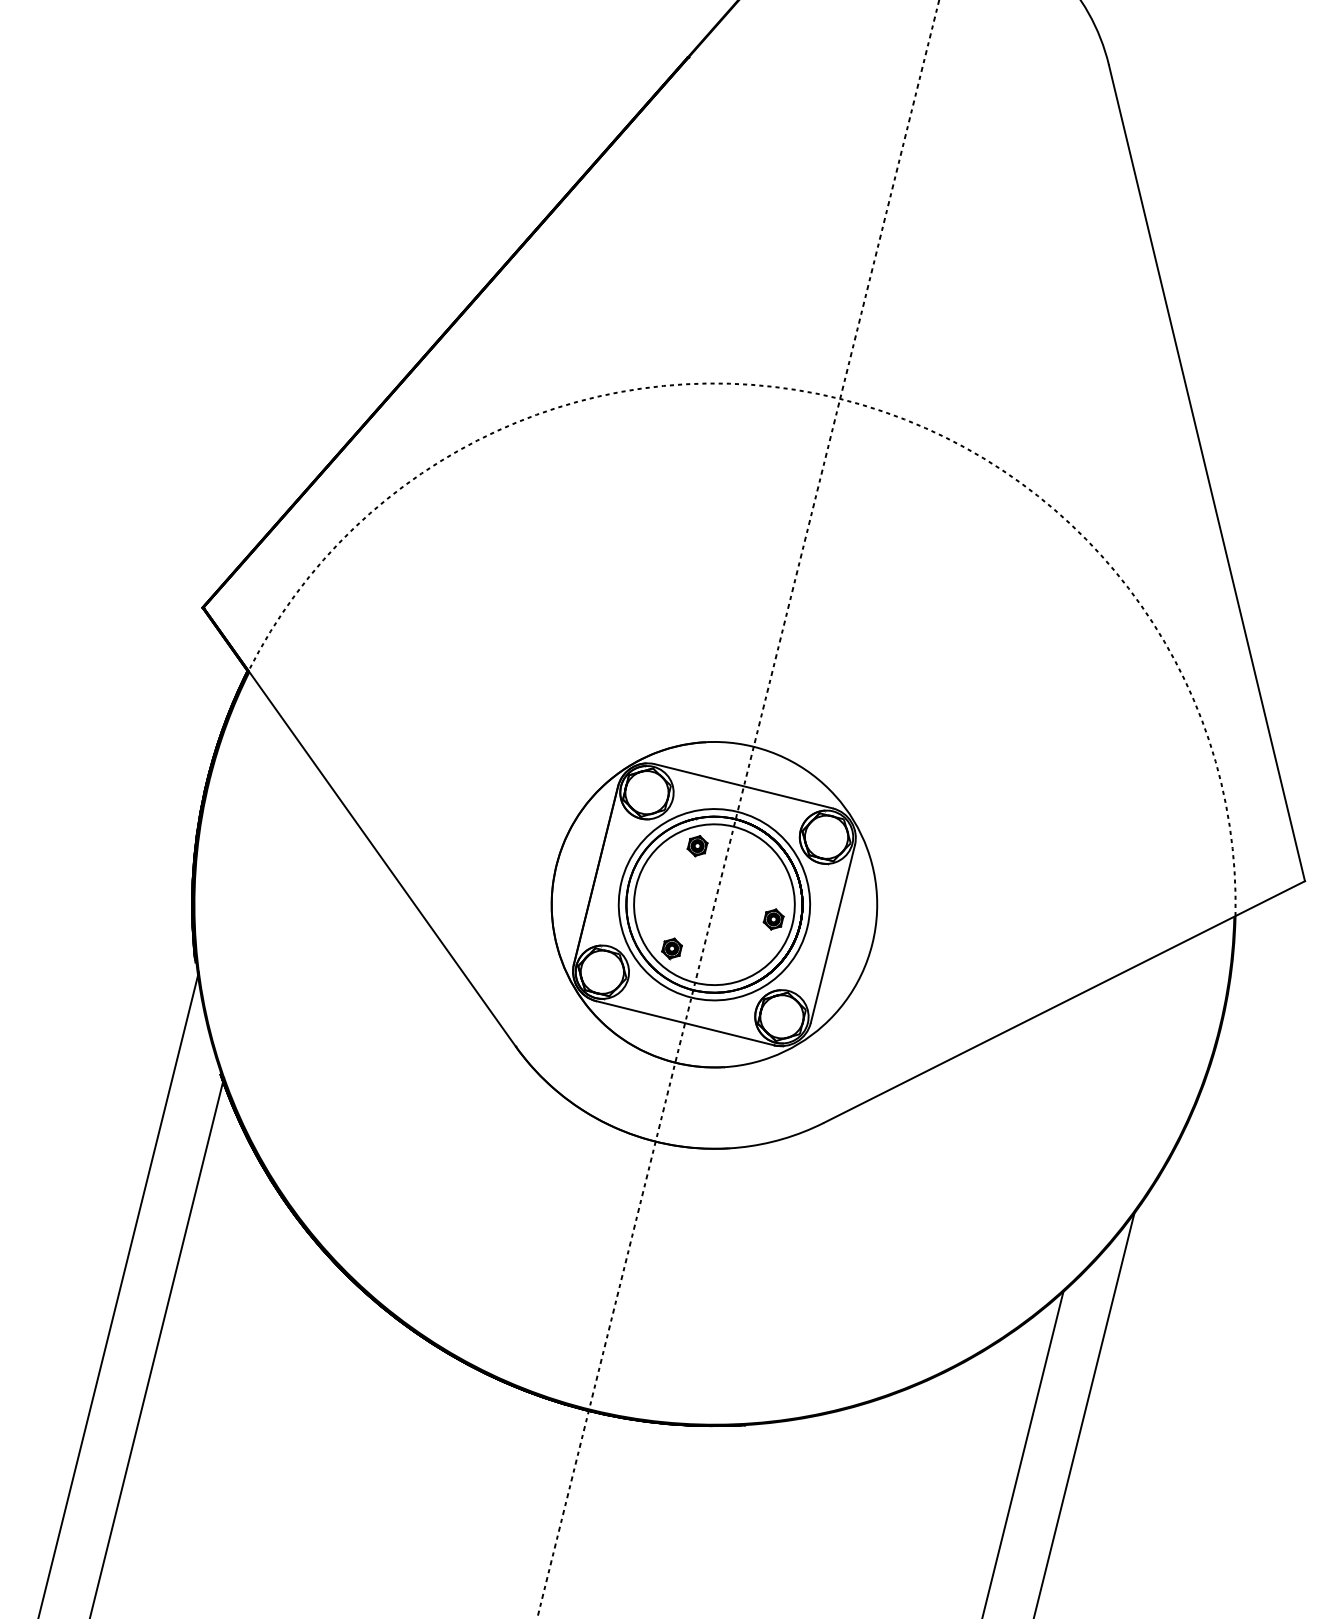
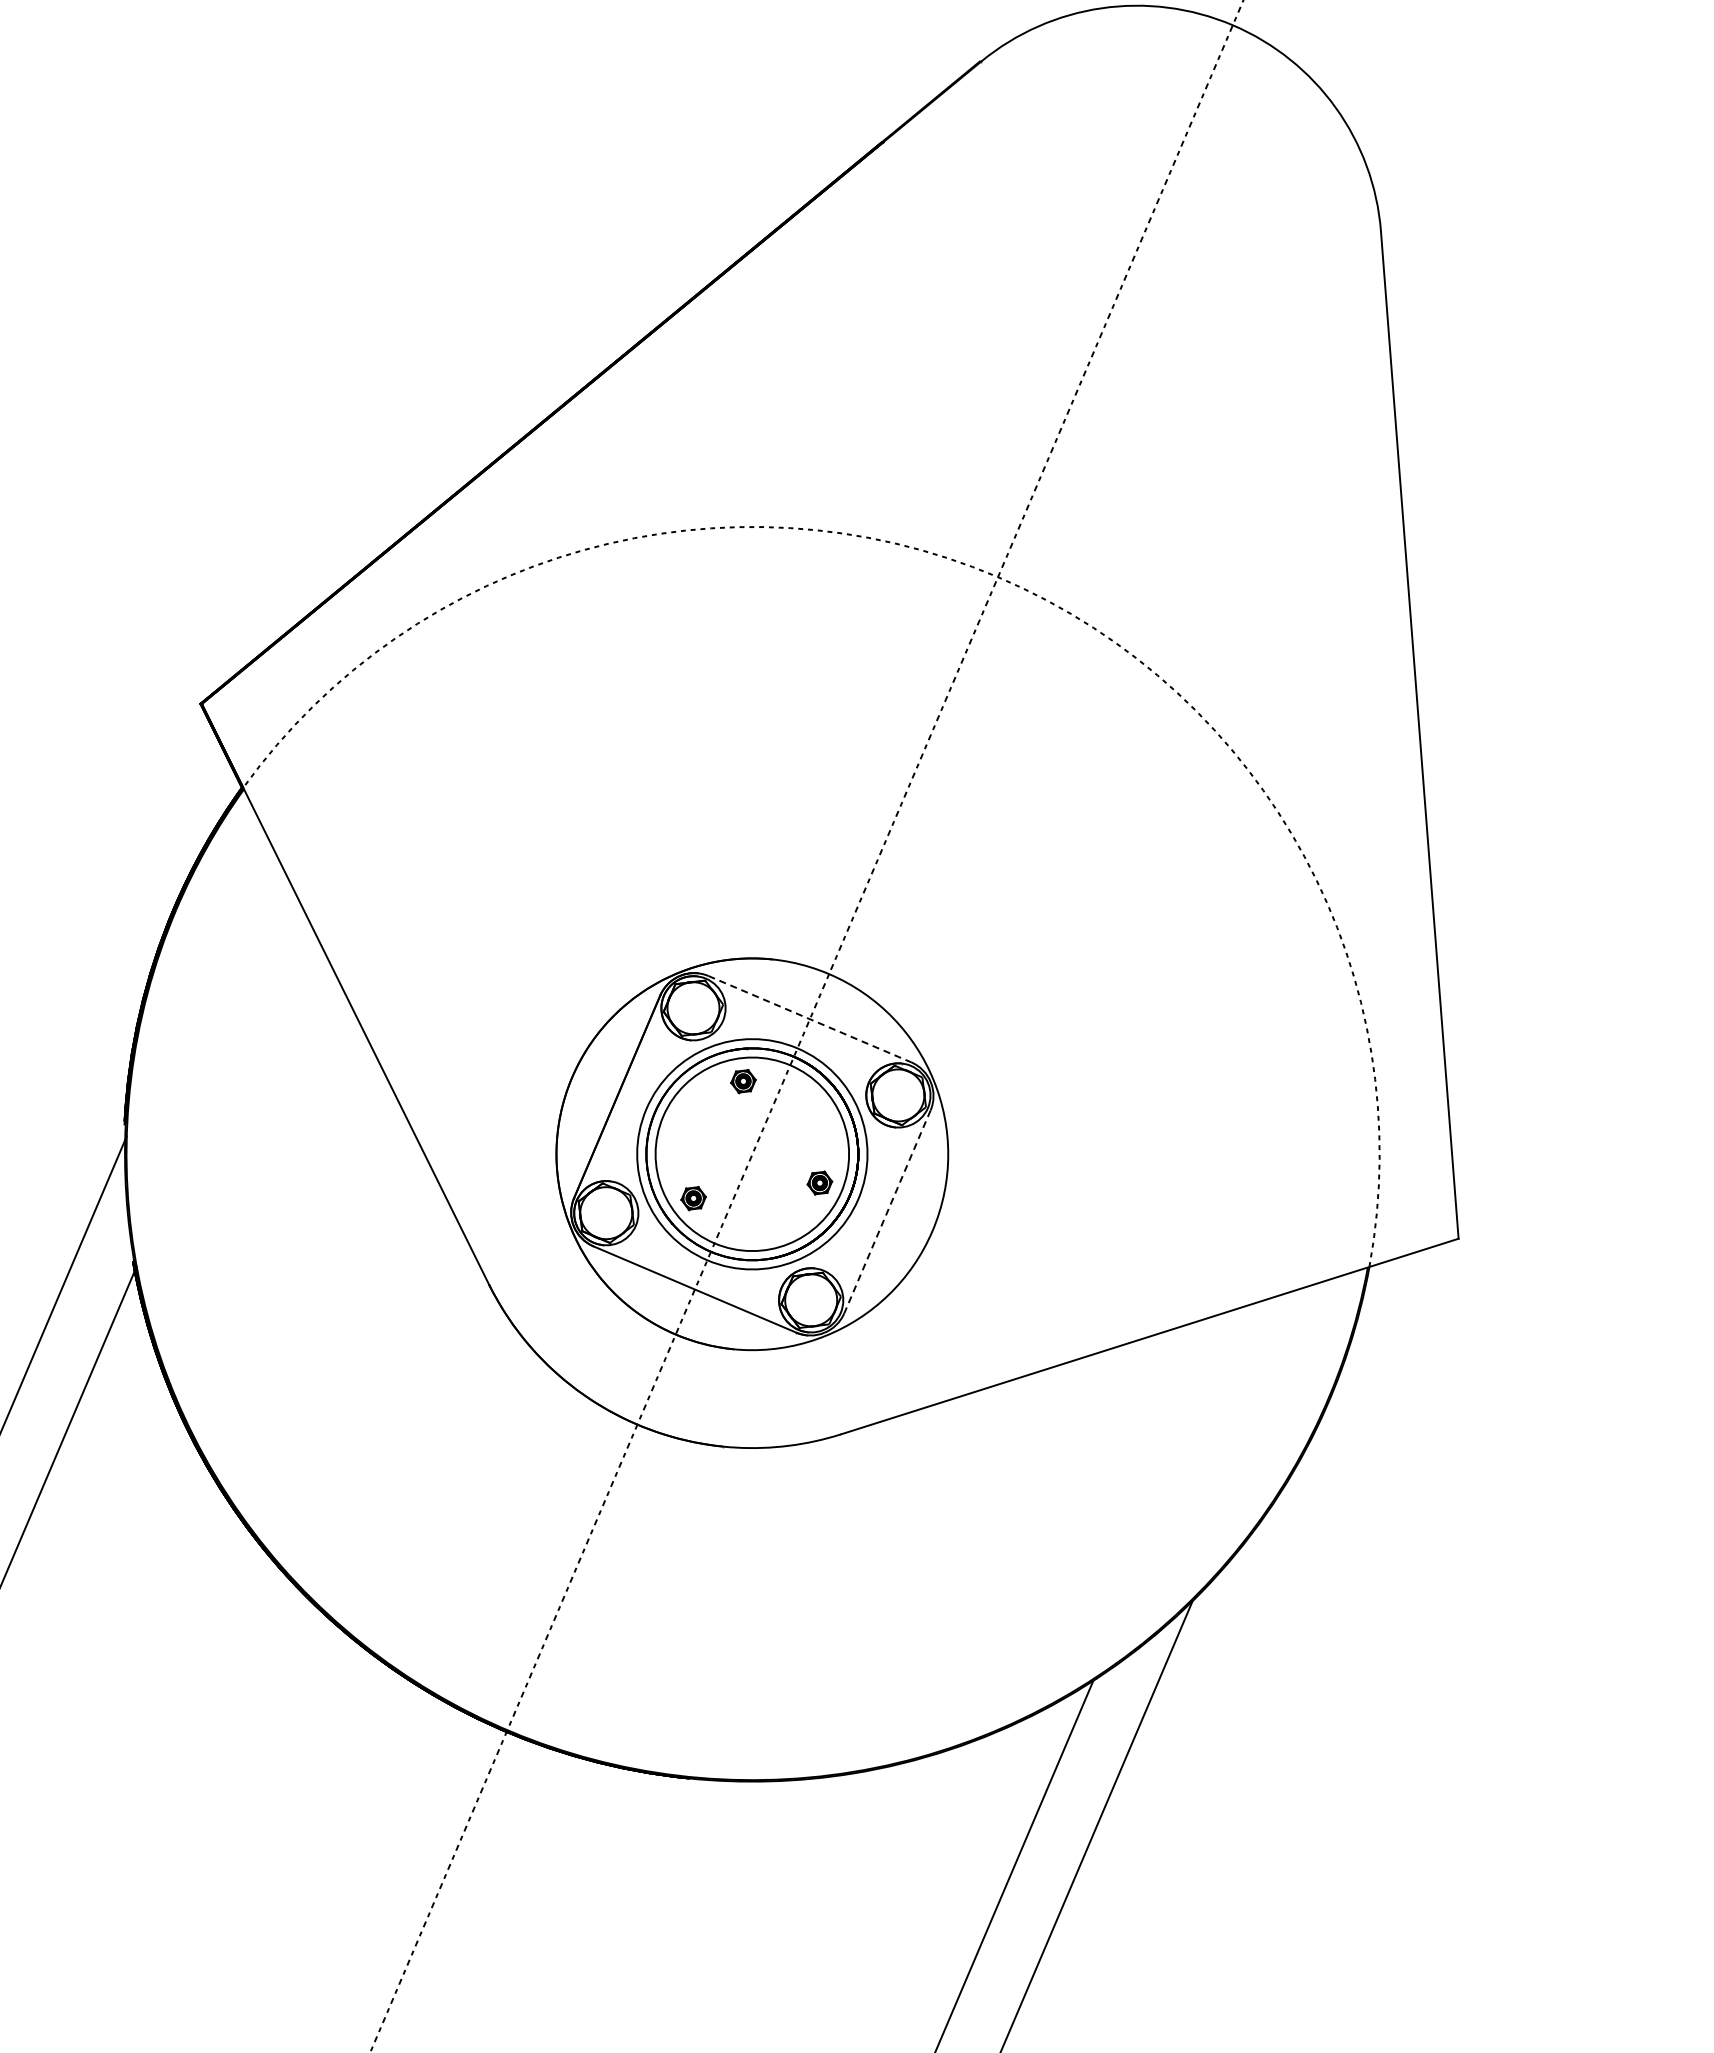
line: (744, 786) -> (810, 1019), solid -> dashed
line: (832, 934) -> (887, 1212), solid -> dashed

